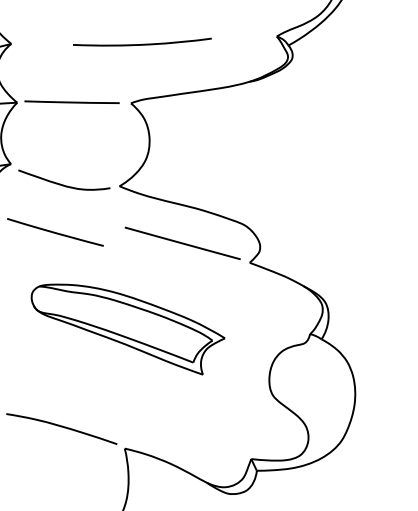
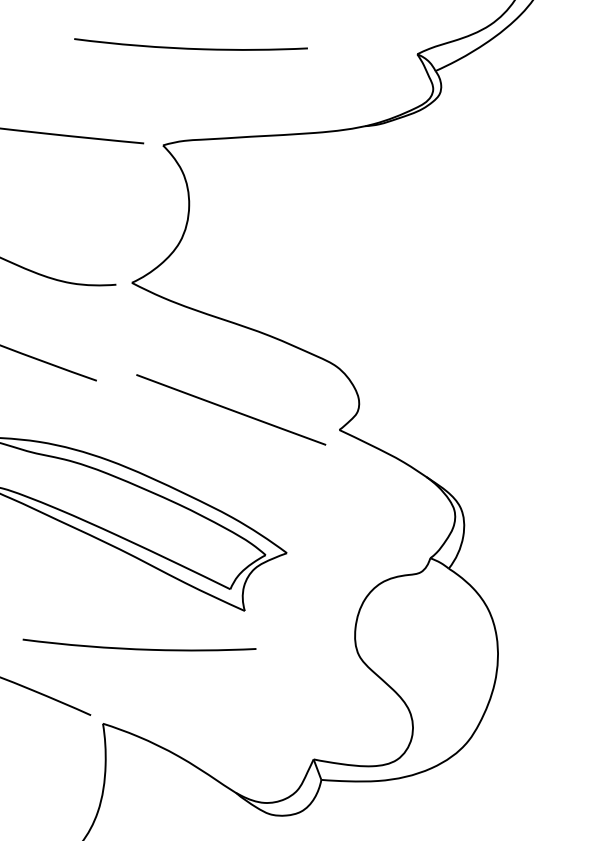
line: (182, 242) -> (230, 408), moved
curve: (142, 401) -> (139, 647), added

